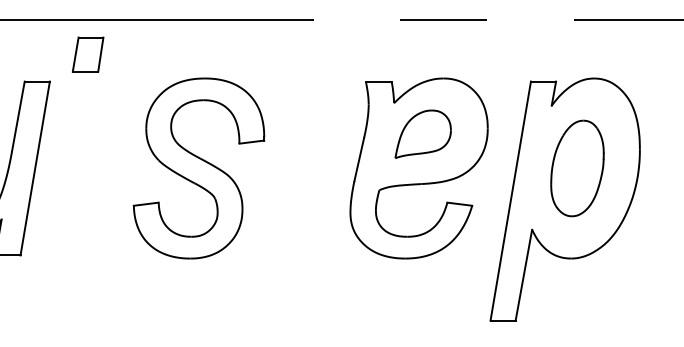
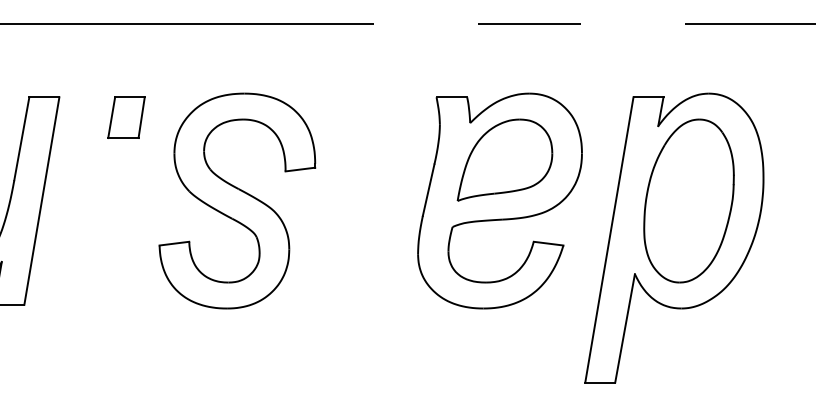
part: (87, 54) -> (125, 117), moved
part: (422, 134) -> (504, 160), size x1.43
part: (577, 168) -> (689, 201), size x1.43

